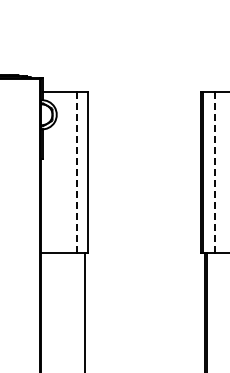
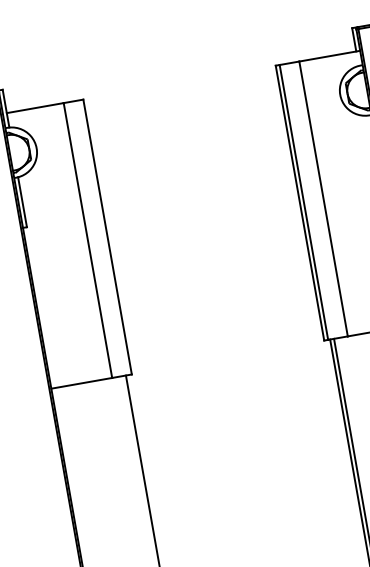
line: (76, 172) -> (87, 240), dashed -> solid
line: (214, 172) -> (322, 199), dashed -> solid

